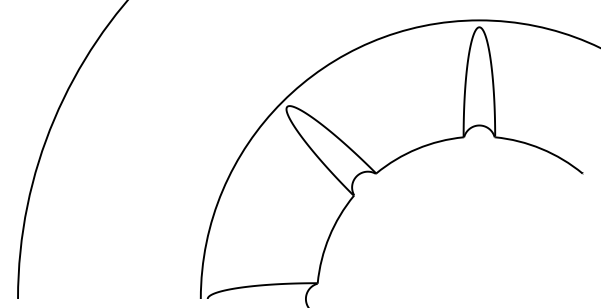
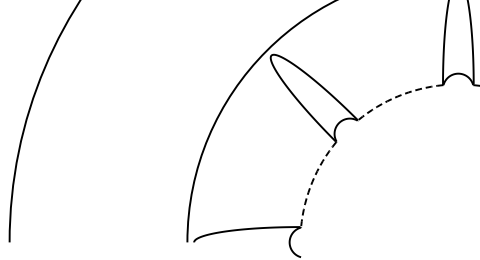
arc: (417, 148) -> (398, 96), solid -> dashed
arc: (329, 236) -> (312, 181), solid -> dashed

